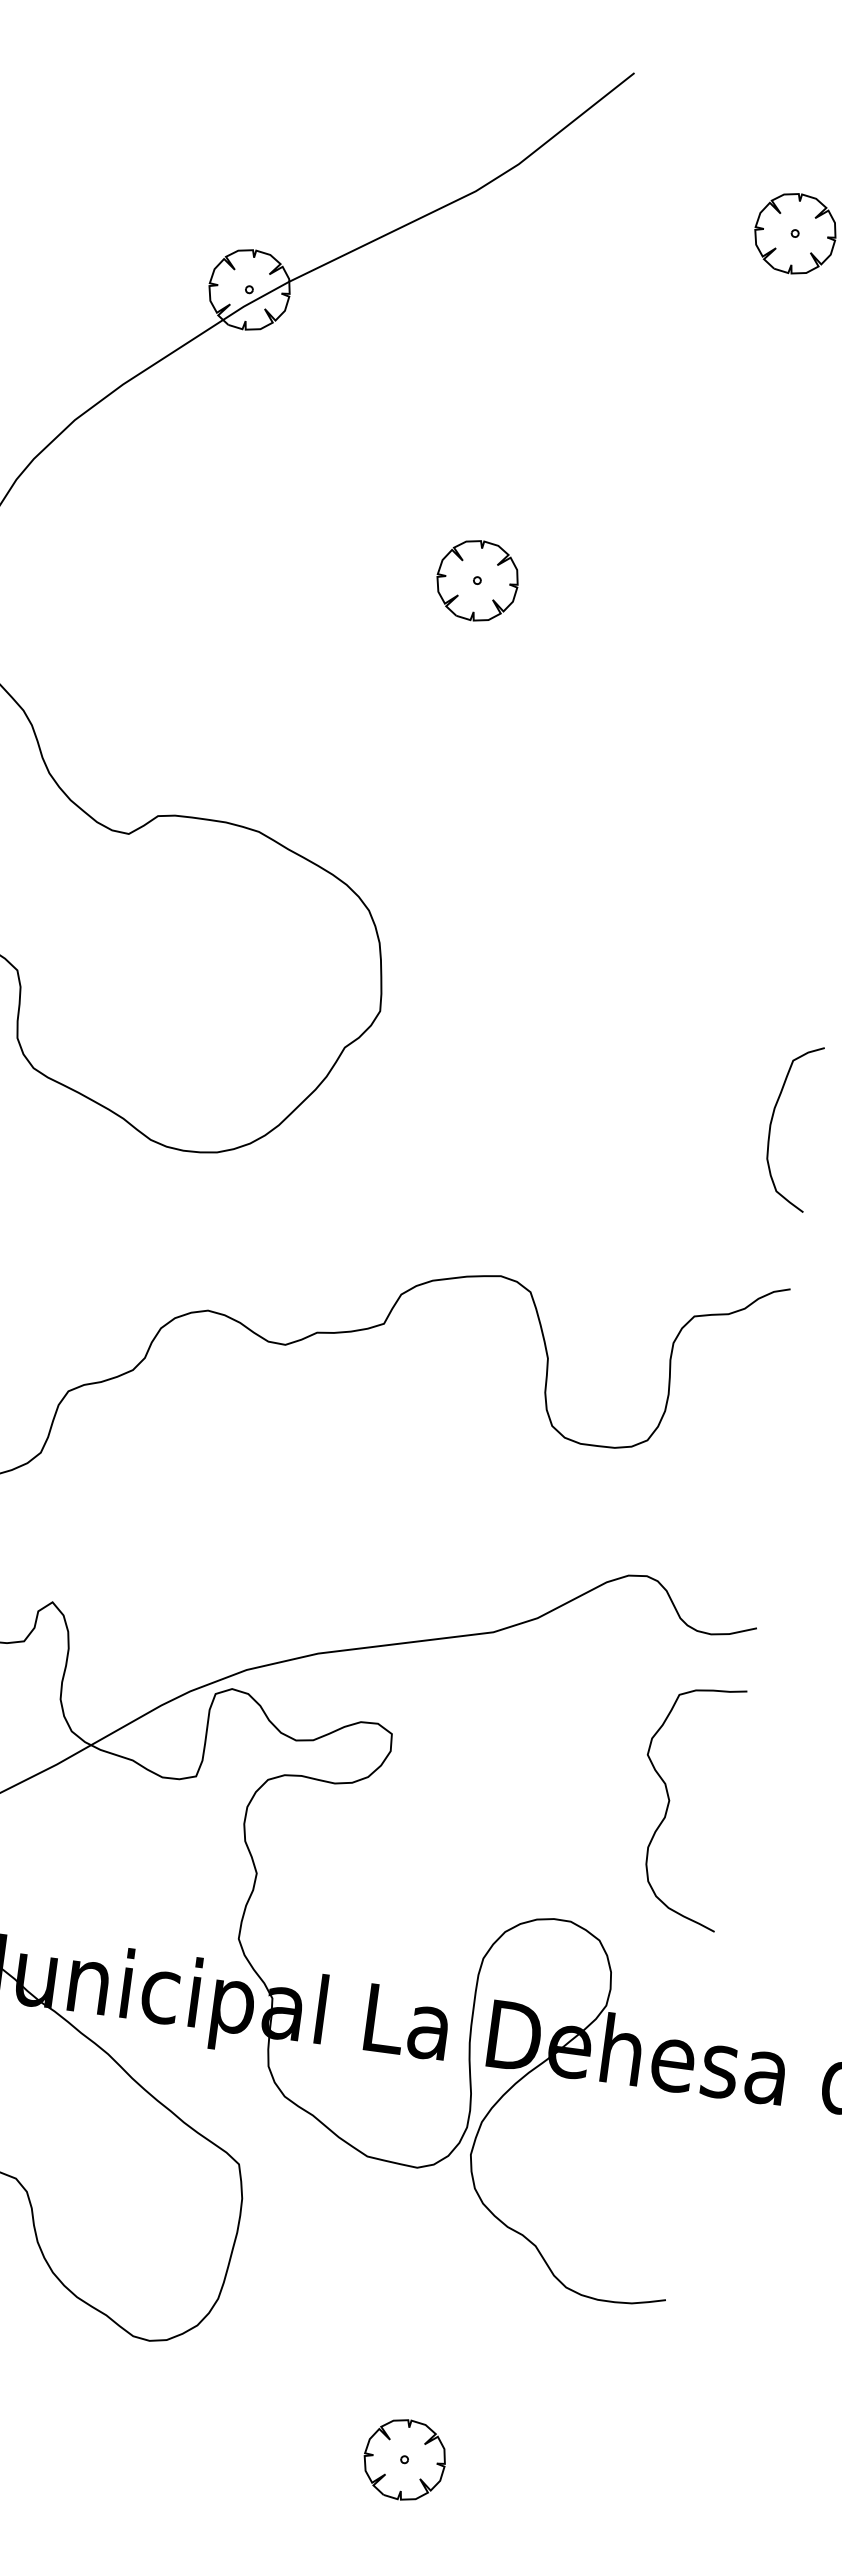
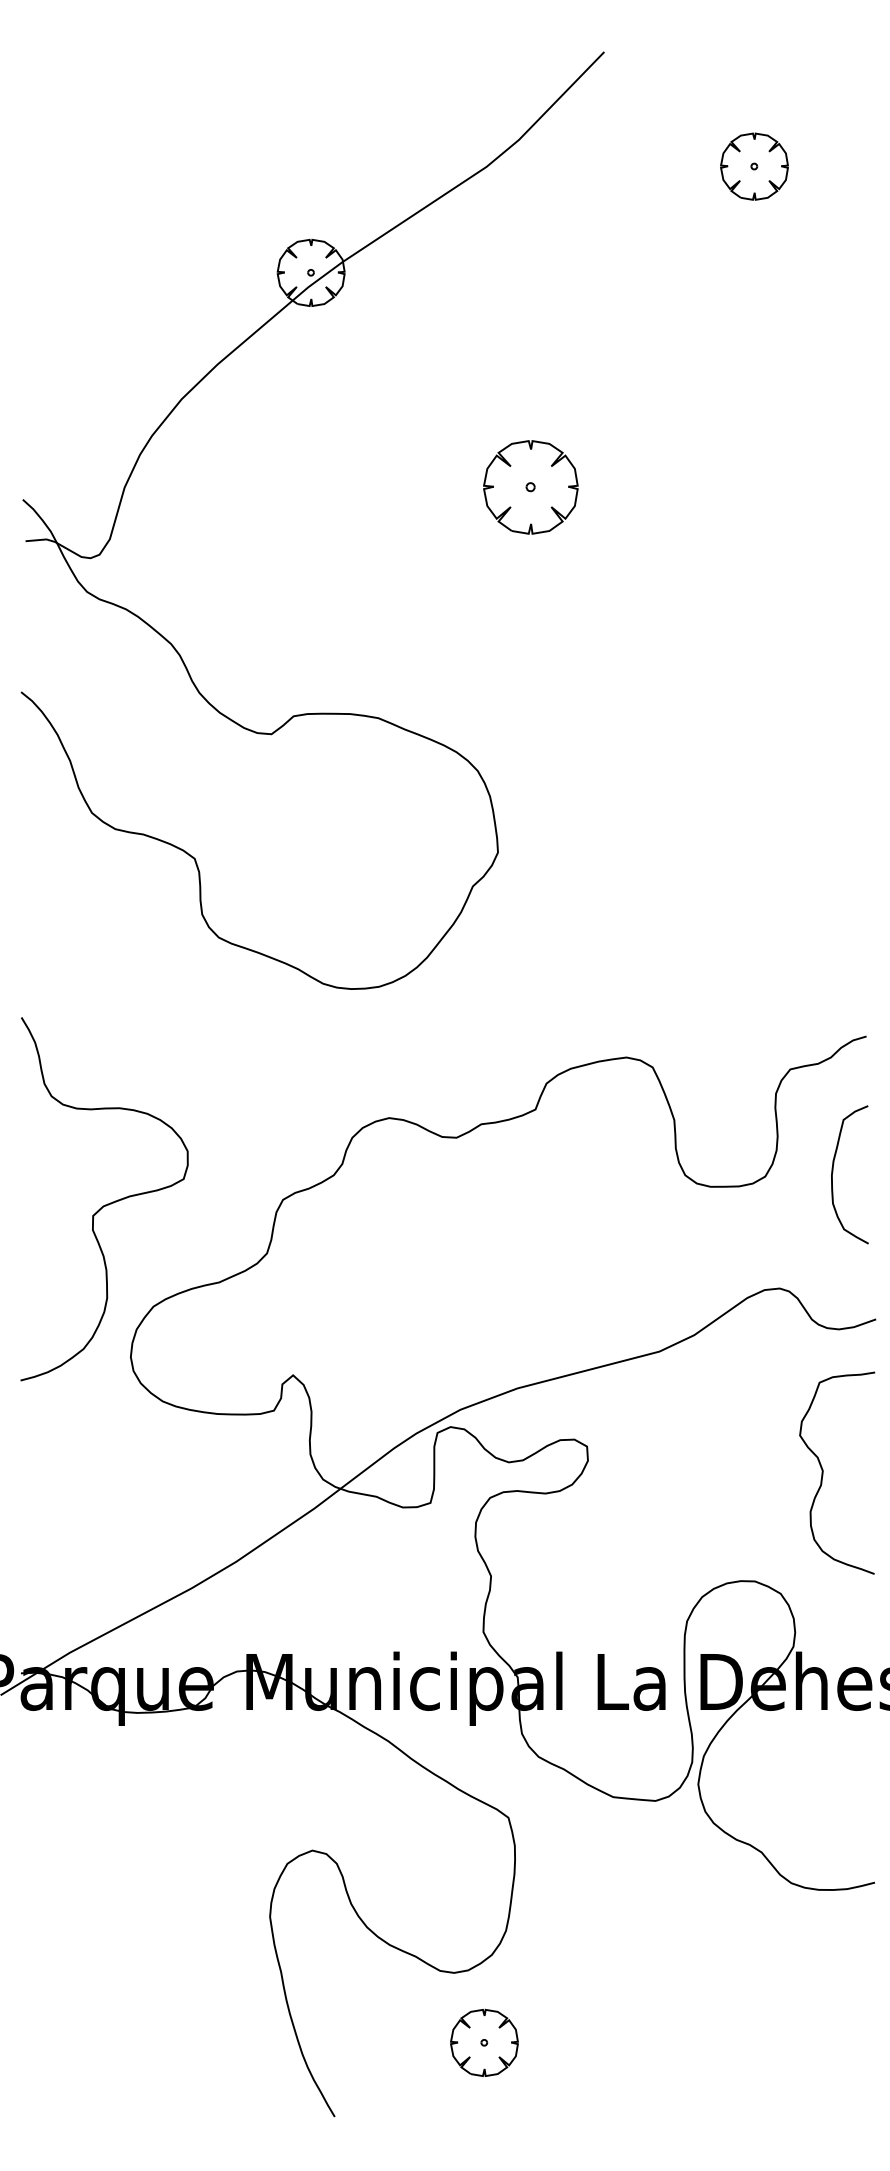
part: (477, 580) -> (530, 487), size x1.4
curve: (772, 1121) -> (833, 1172), moved
part: (404, 2459) -> (484, 2042), moved

